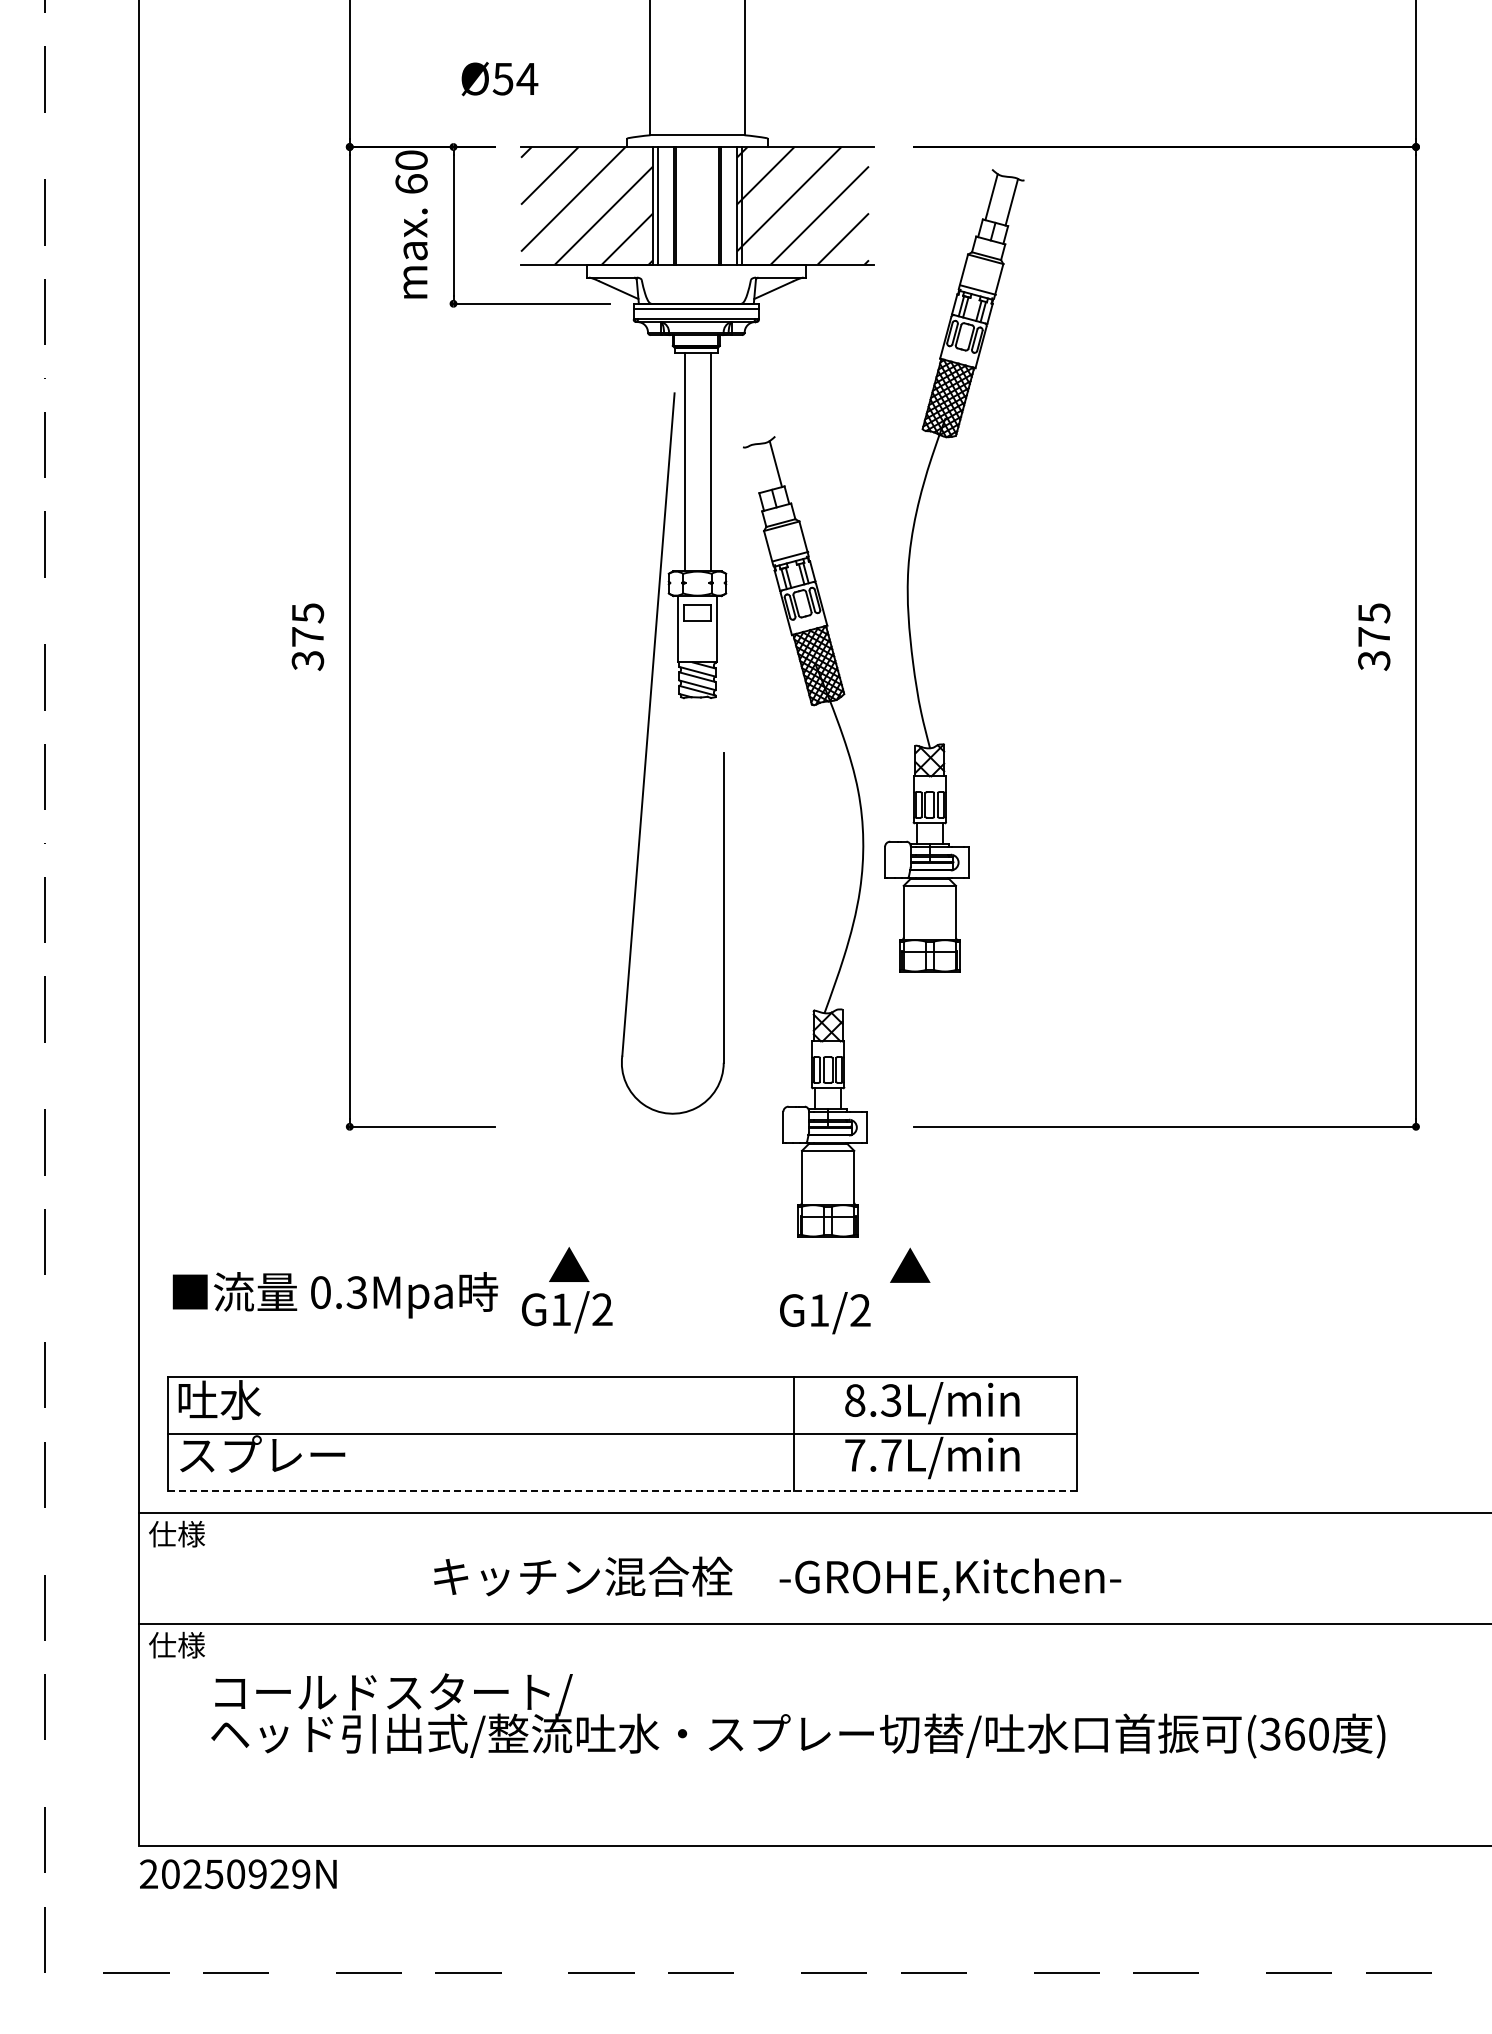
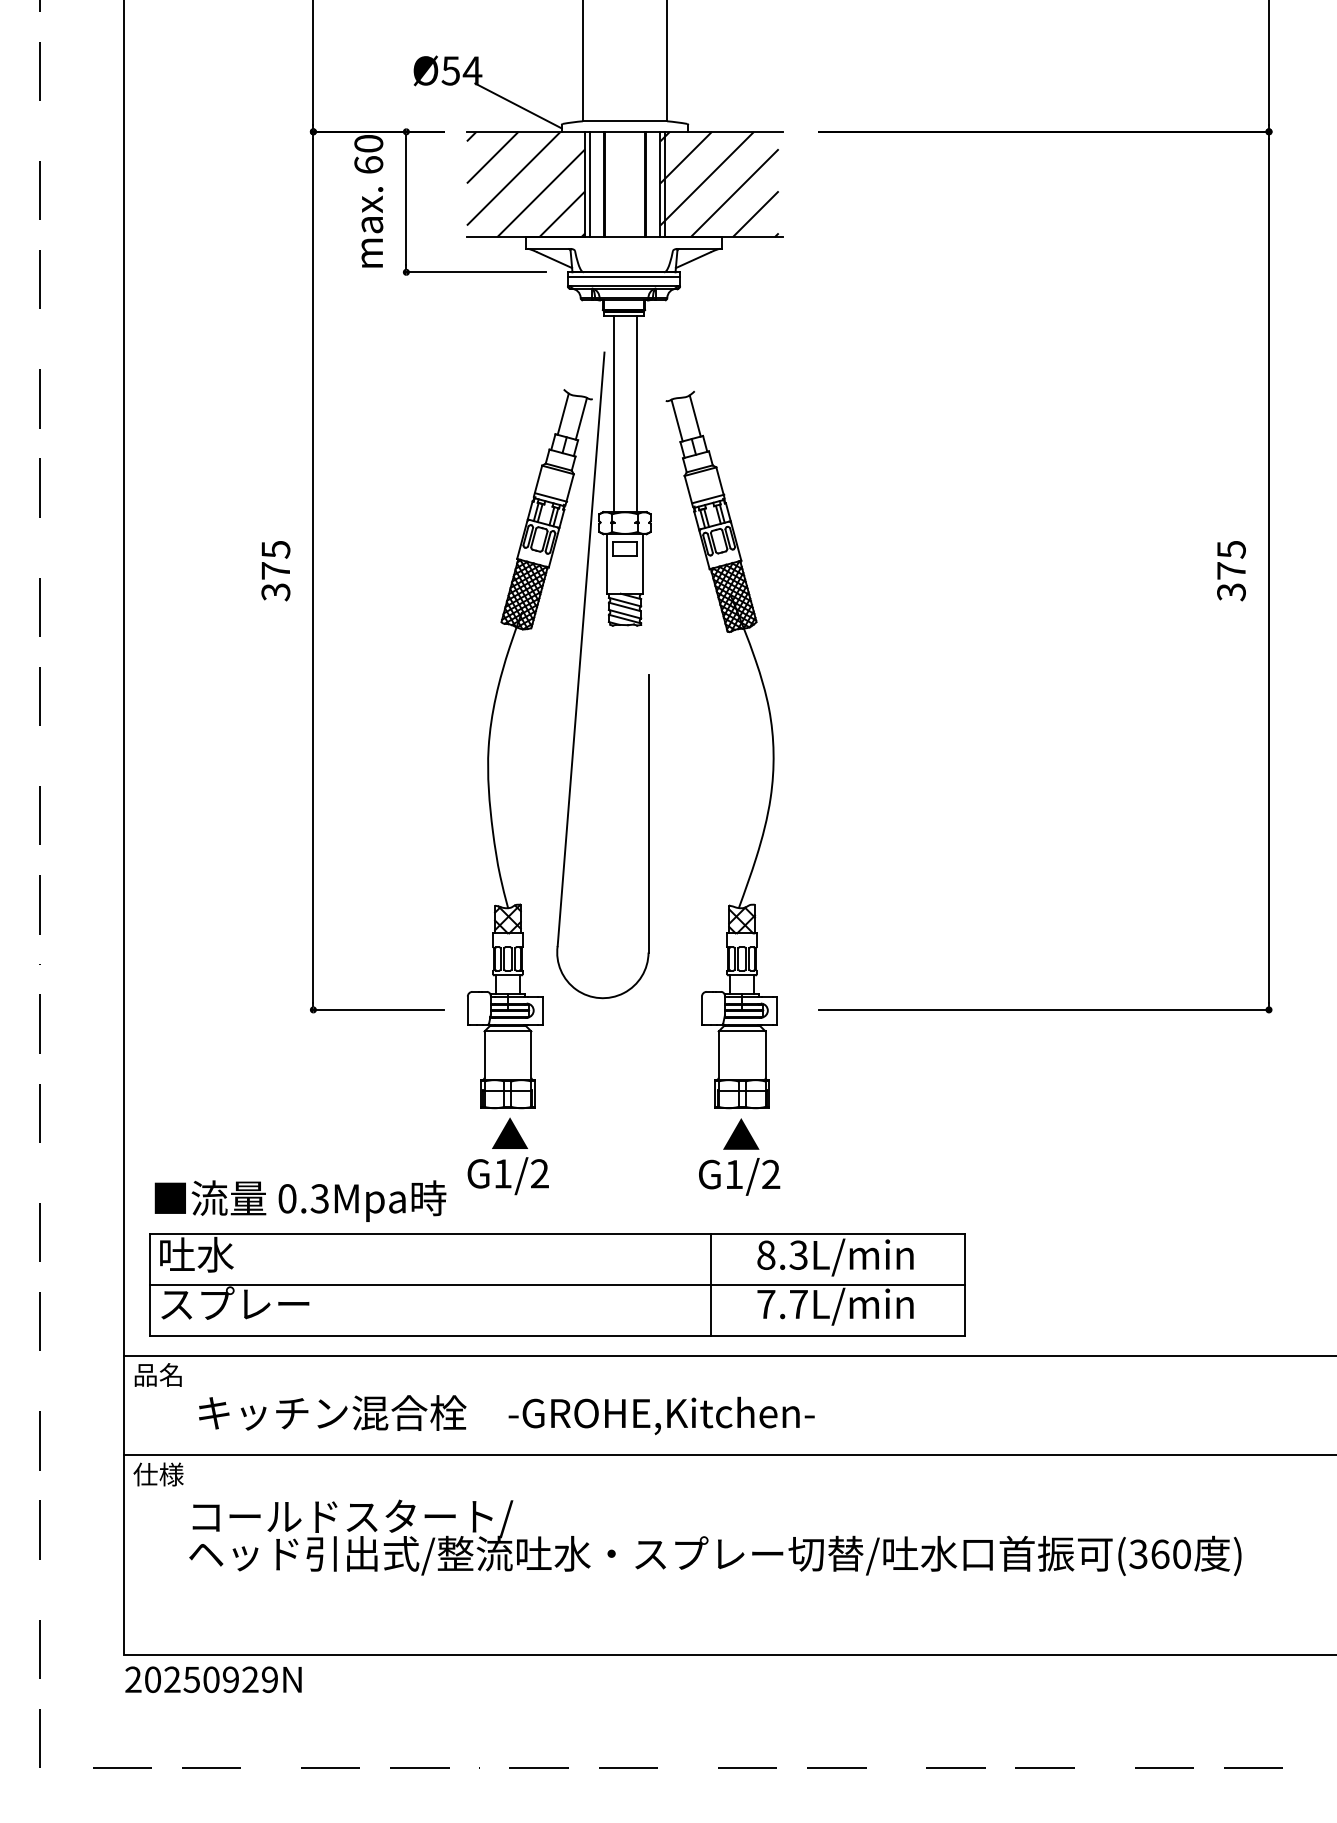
line: (578, 118) -> (518, 106), added
line: (755, 468) -> (677, 419), added
part: (909, 570) -> (489, 748), moved
text: (910, 1264) -> (741, 1133), moved
text: (335, 1295) -> (300, 1201), moved
line: (622, 1490) -> (557, 1335), dashed -> solid
text: (177, 1533) -> (159, 1374), 仕様 -> 品名
text: (777, 1578) -> (506, 1414), moved

